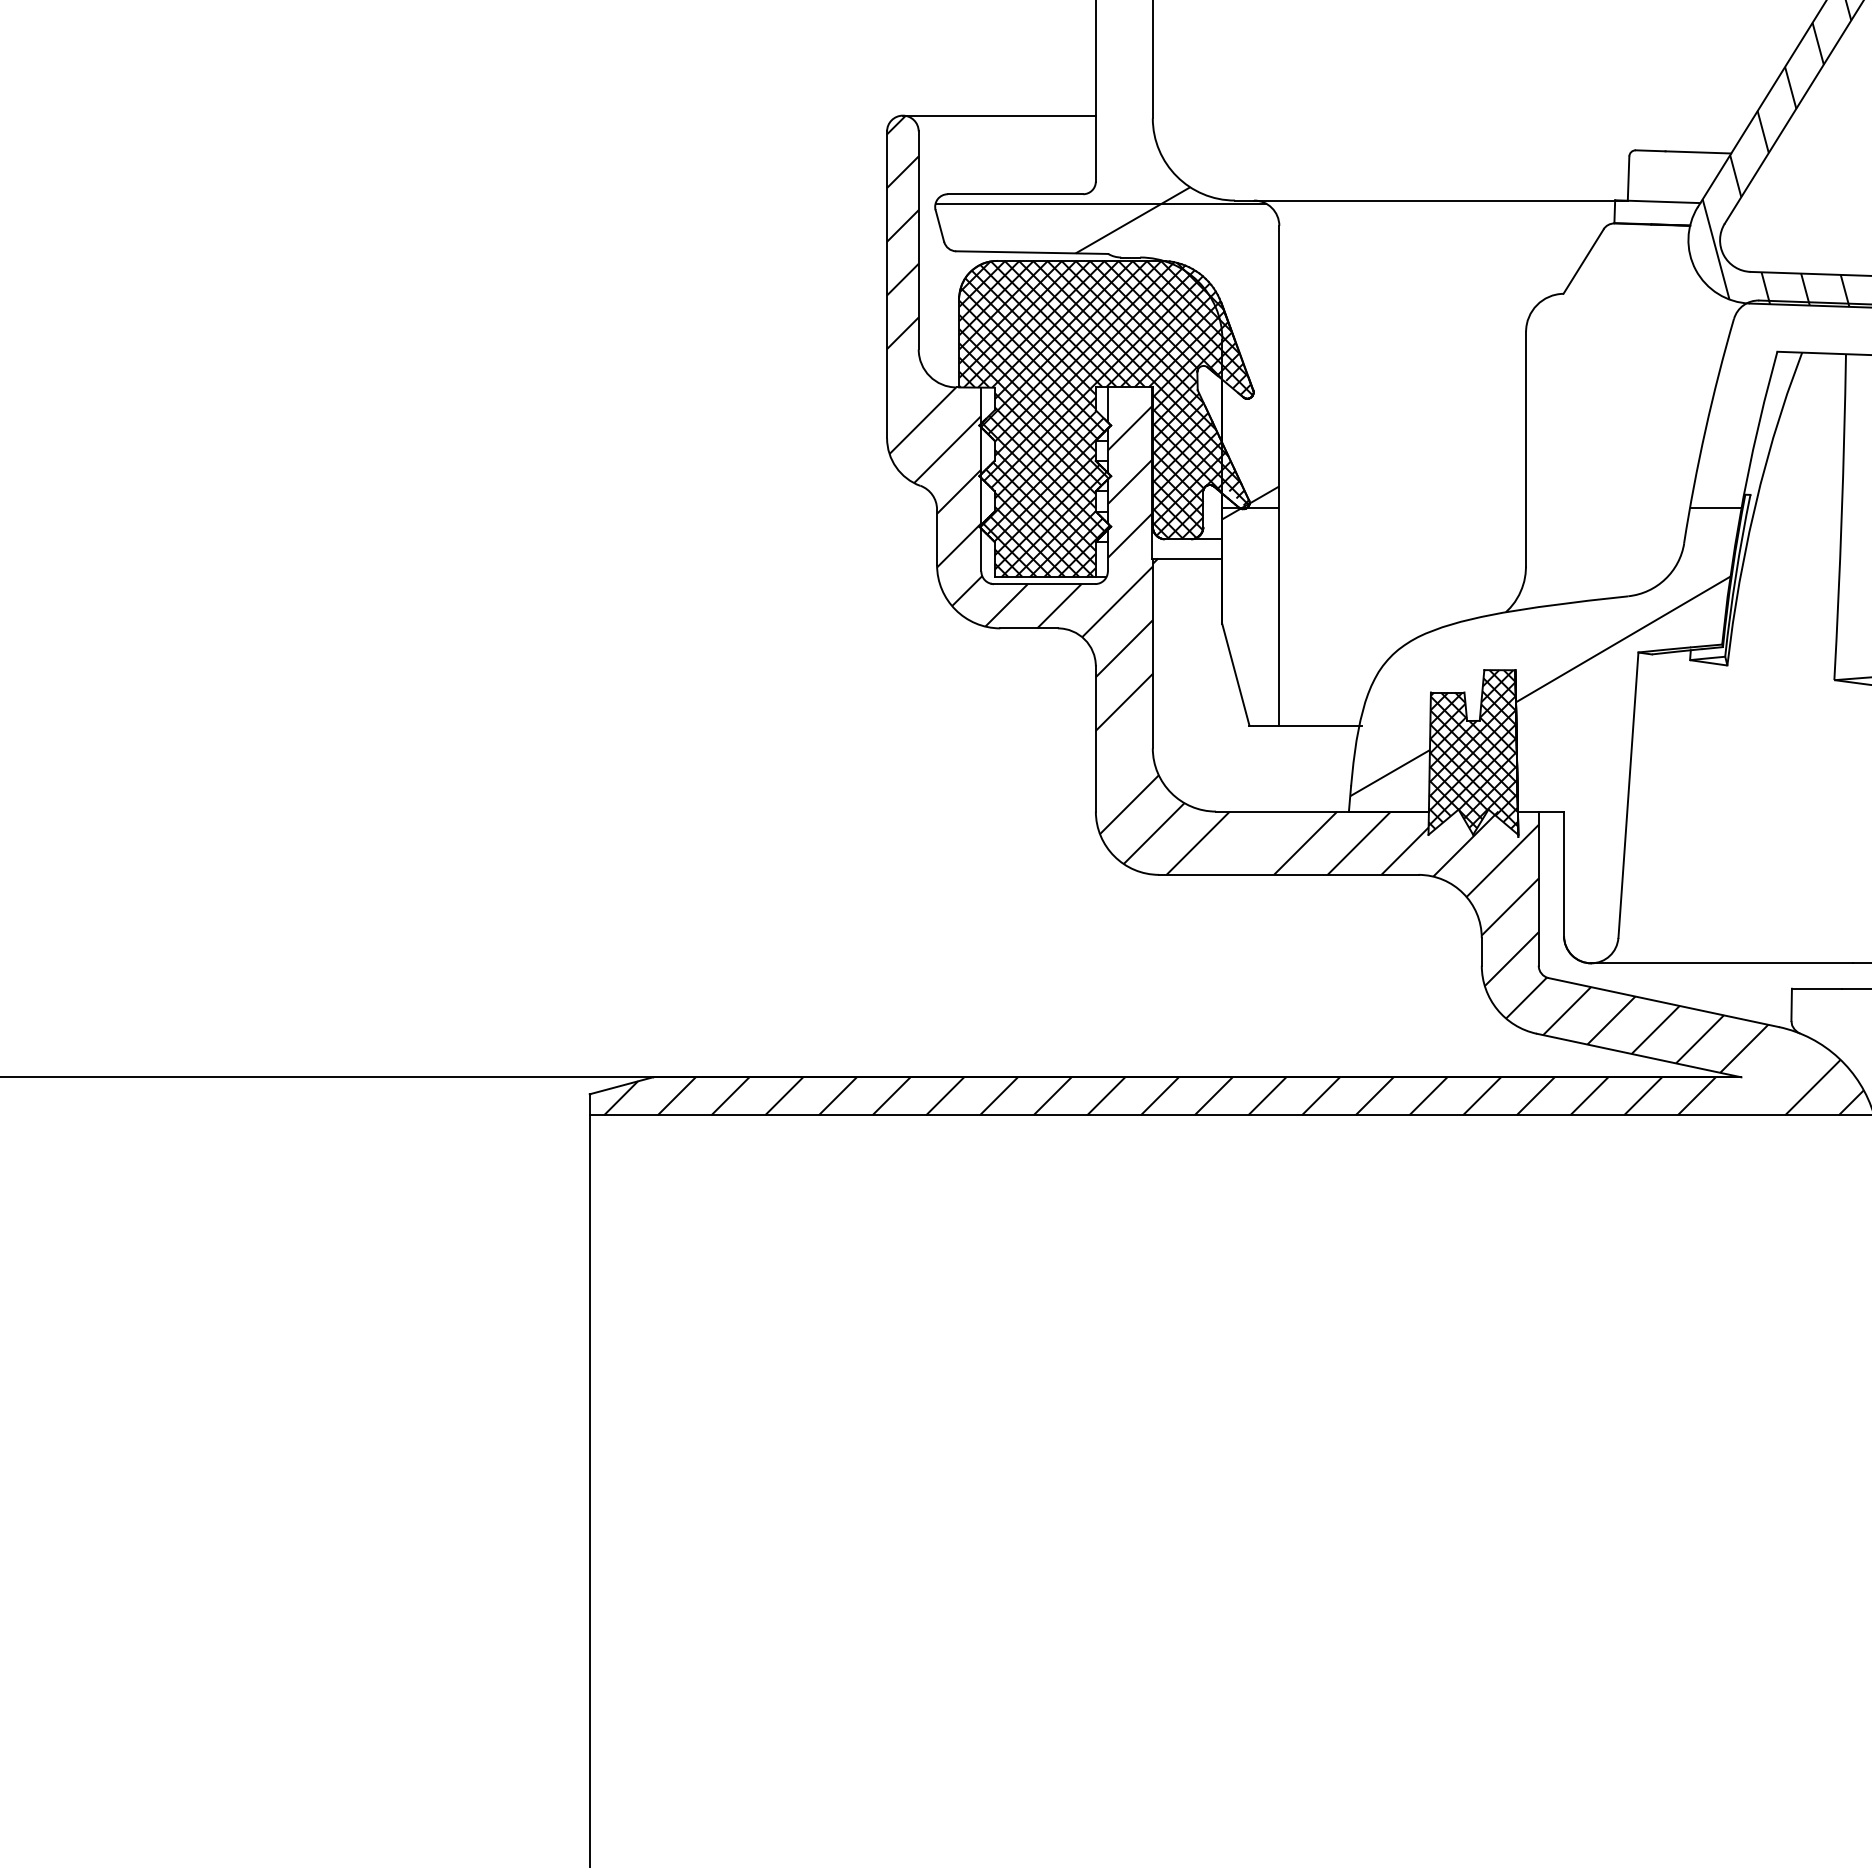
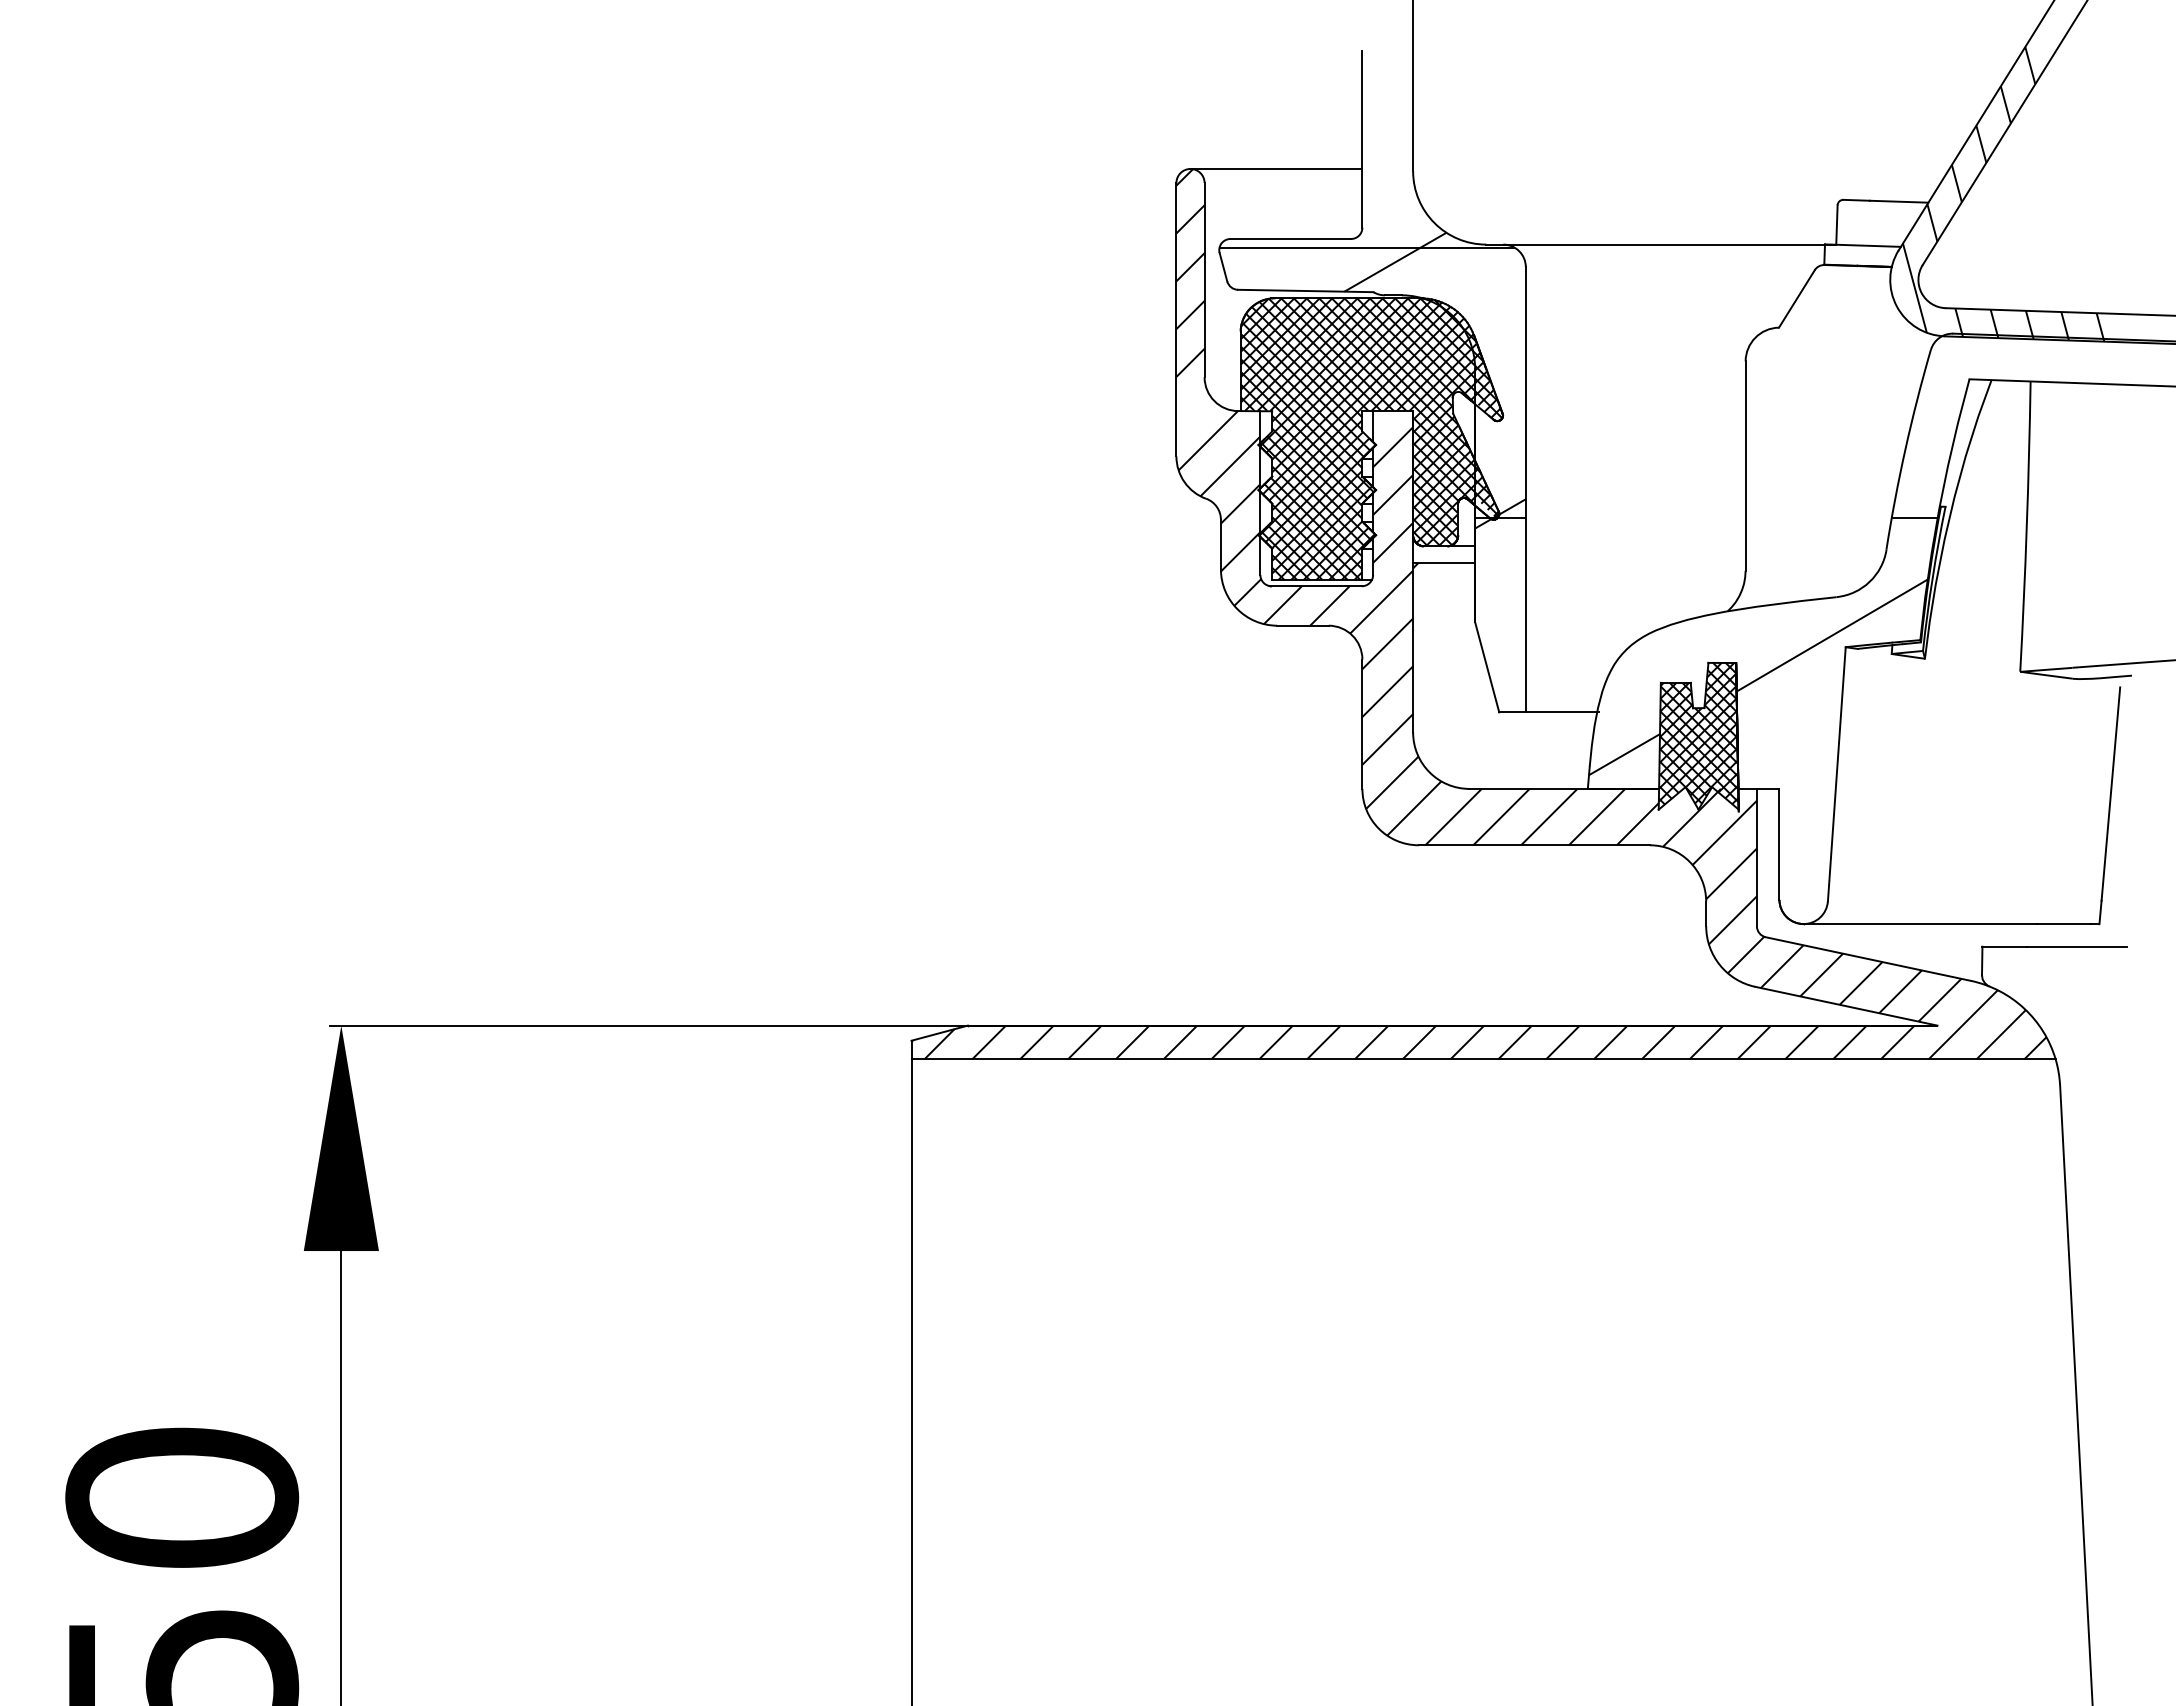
line: (1124, 756) -> (1387, 739), added
line: (1252, 842) -> (1501, 816), added
line: (1769, 1076) -> (1962, 1024), added

